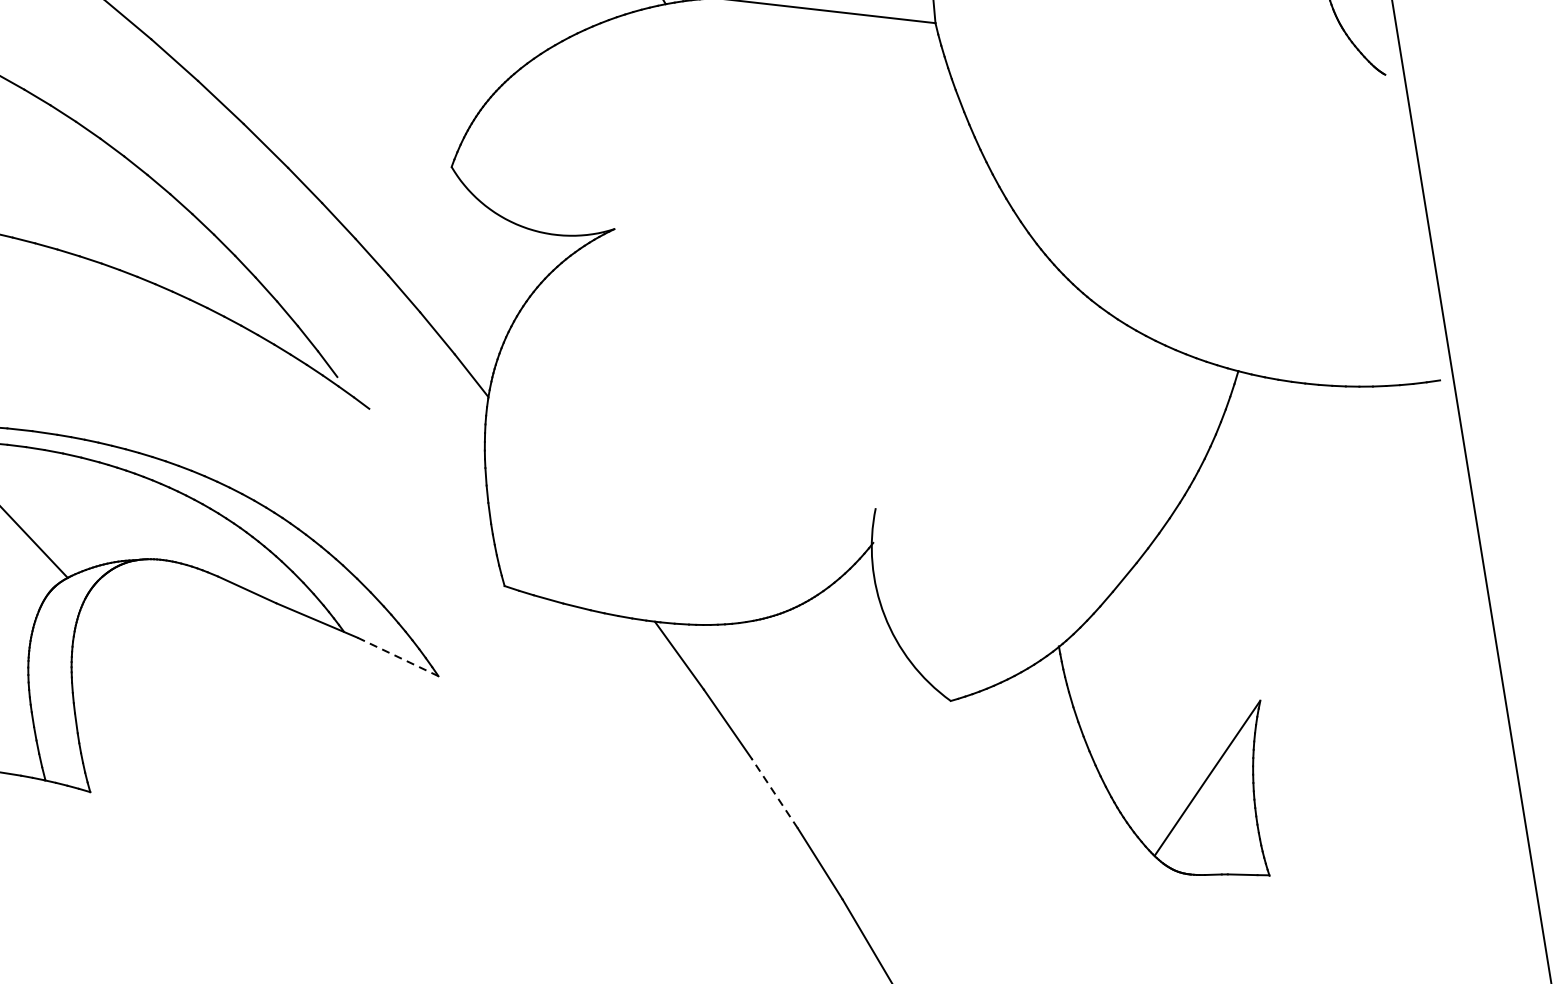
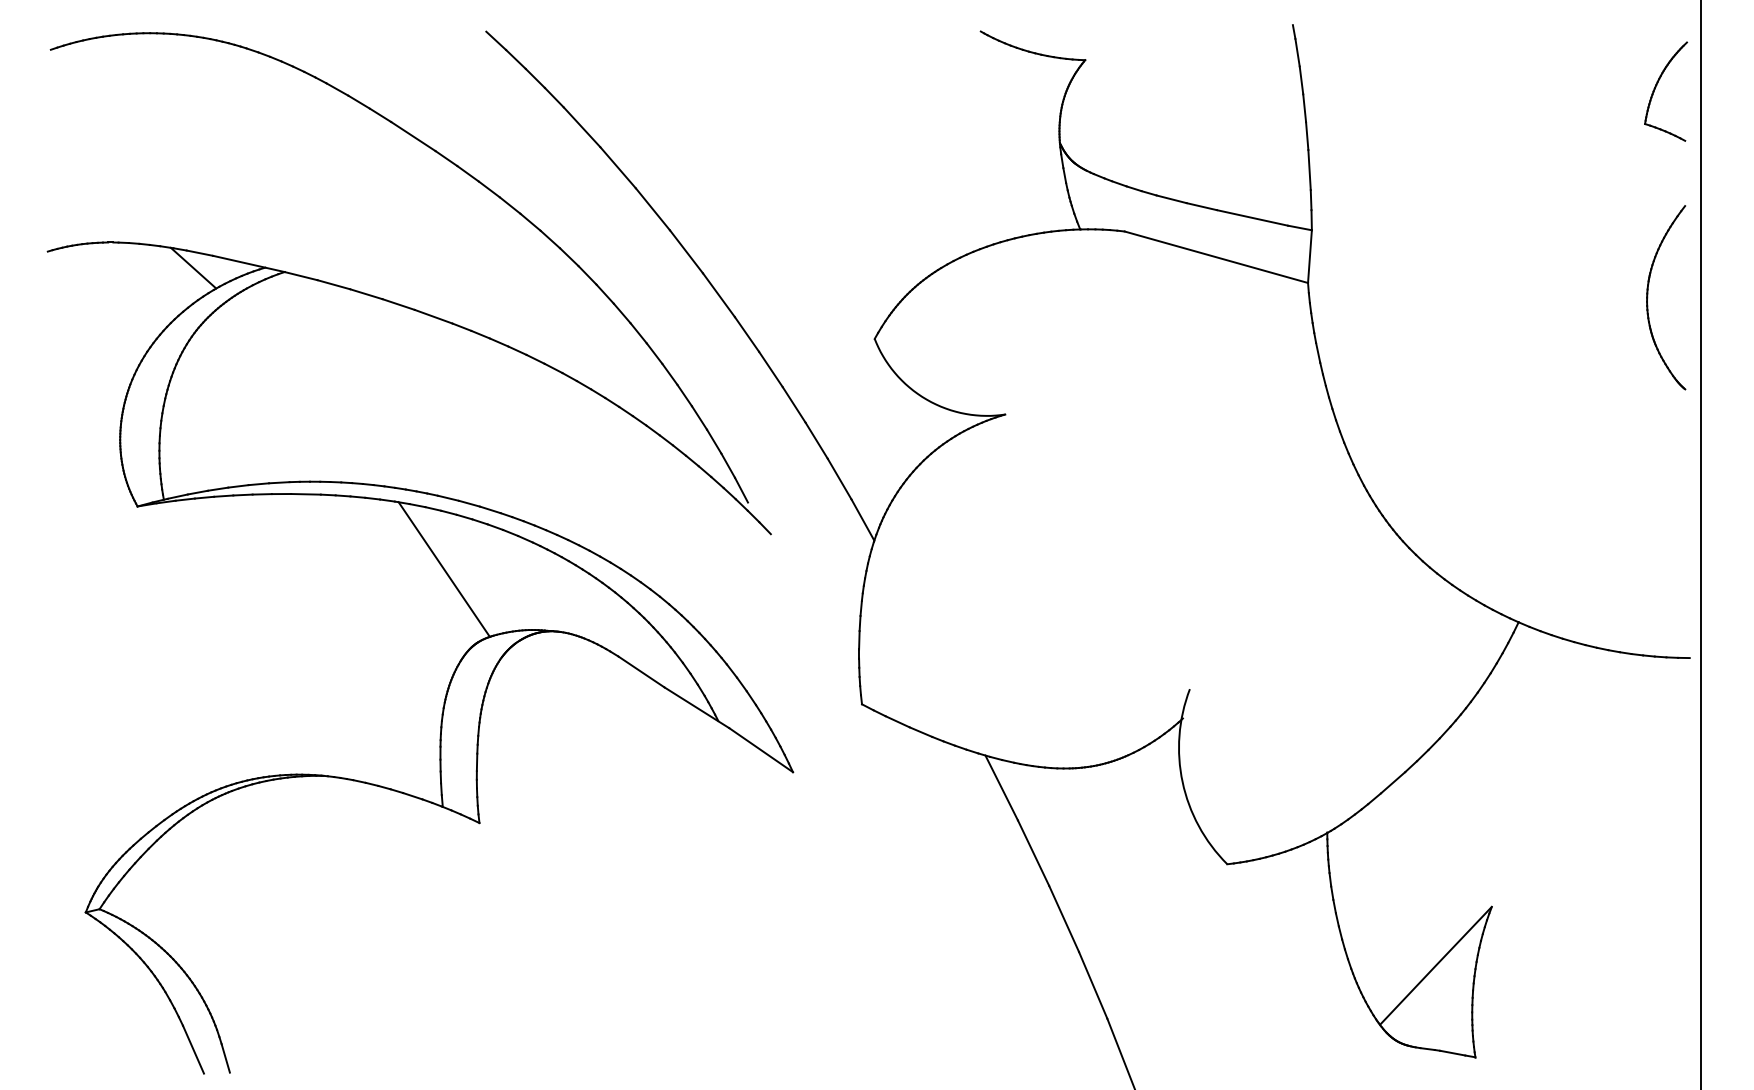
line: (398, 657) -> (761, 750), dashed -> solid
line: (773, 793) -> (1063, 918), dashed -> solid

